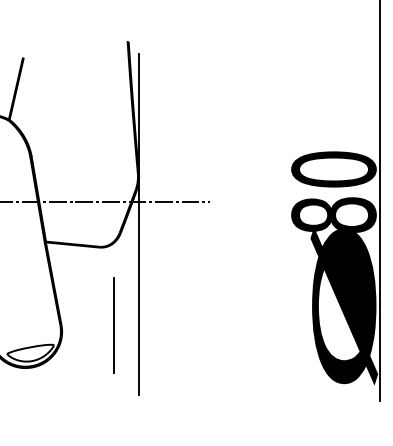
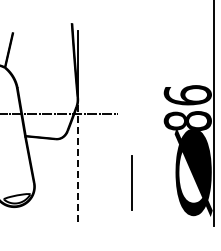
text: (333, 169) -> (187, 95), 80 -> 86
line: (139, 285) -> (78, 160), solid -> dashed
line: (112, 324) -> (131, 182), moved

